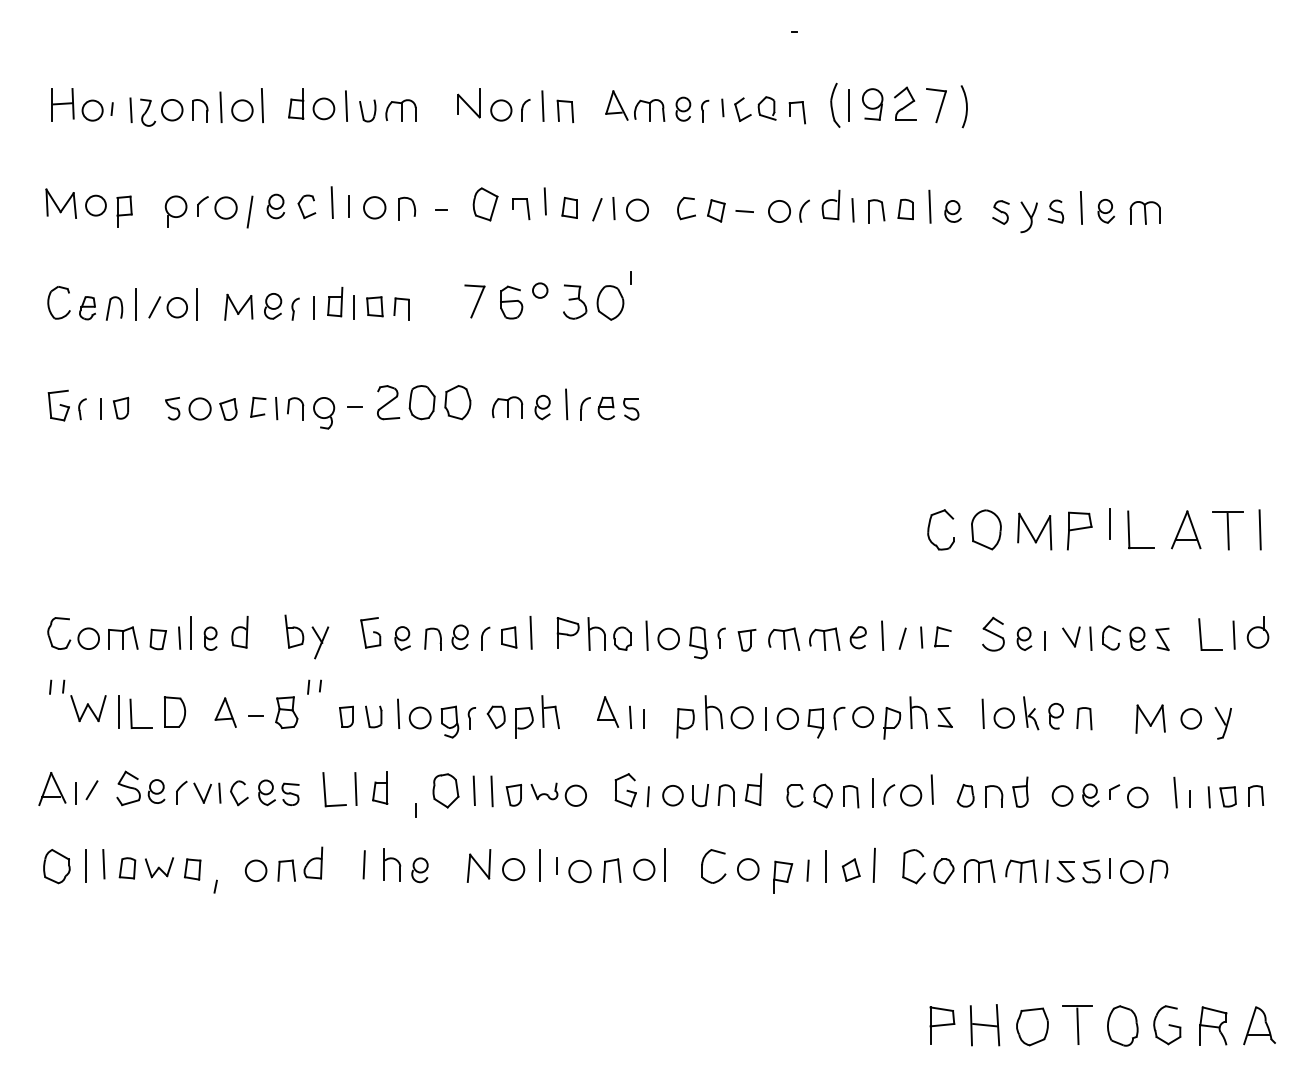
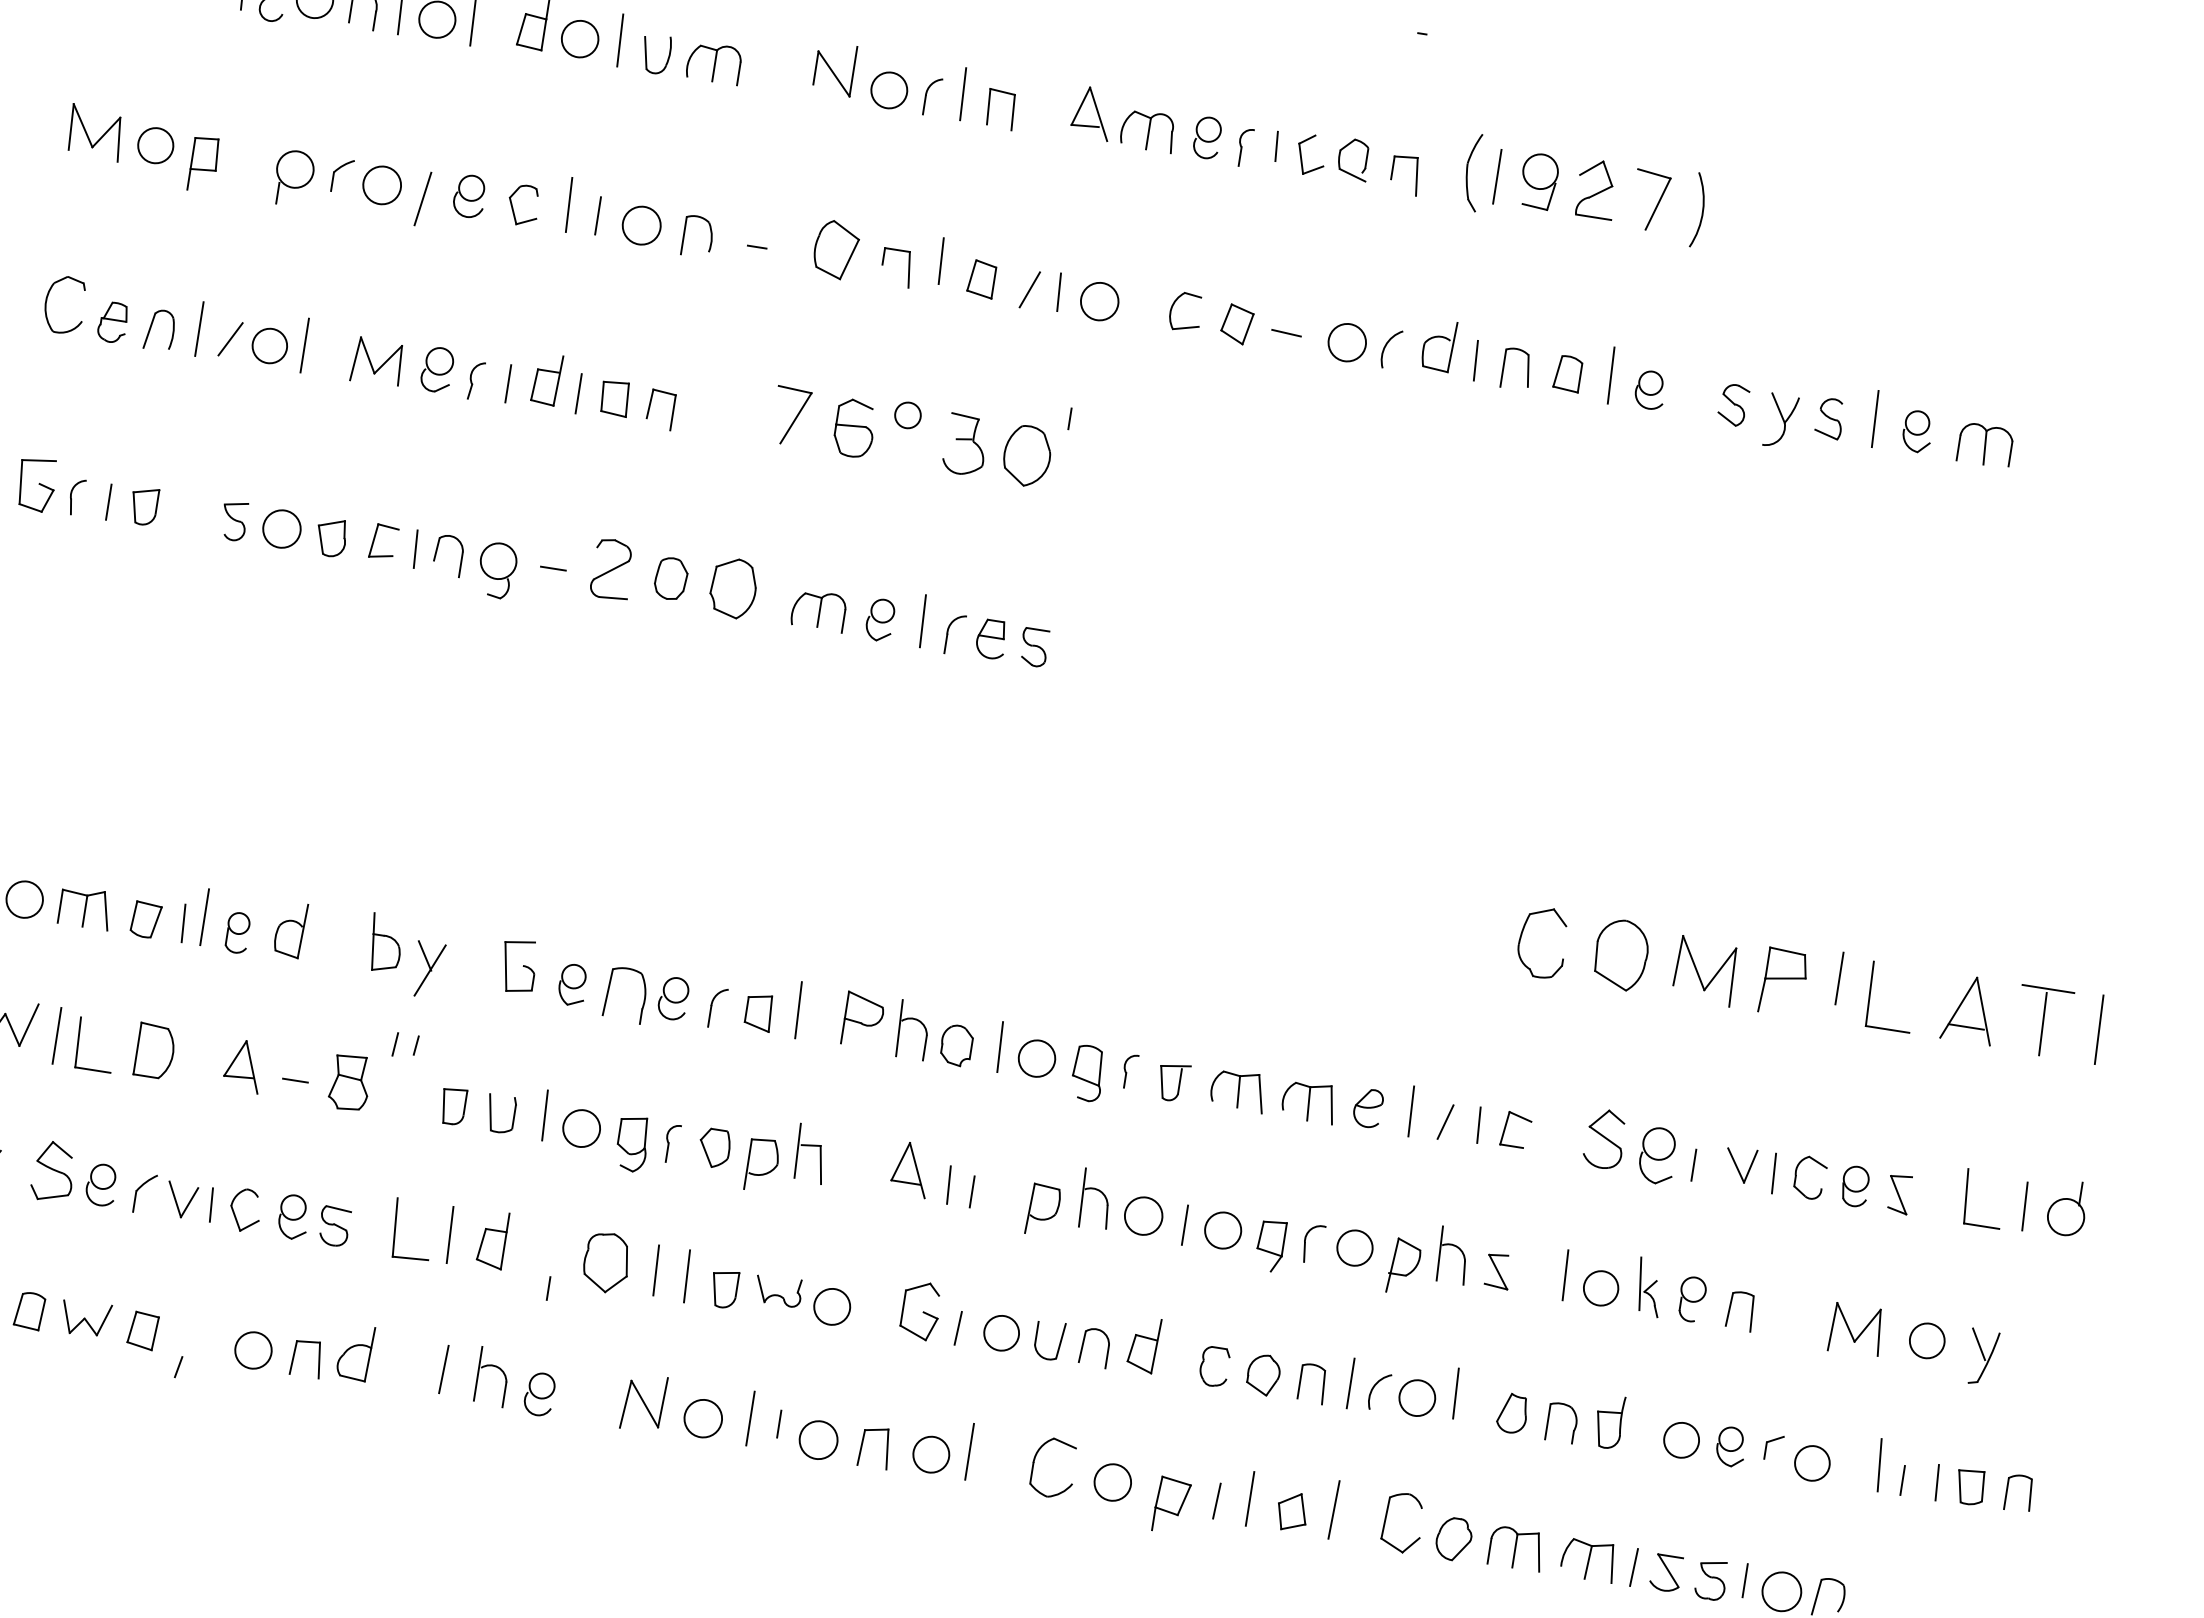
part: (421, 402) -> (670, 578), size x0.7
part: (432, 638) -> (624, 993), size x1.4
part: (1024, 638) -> (1658, 1154), size x1.4

